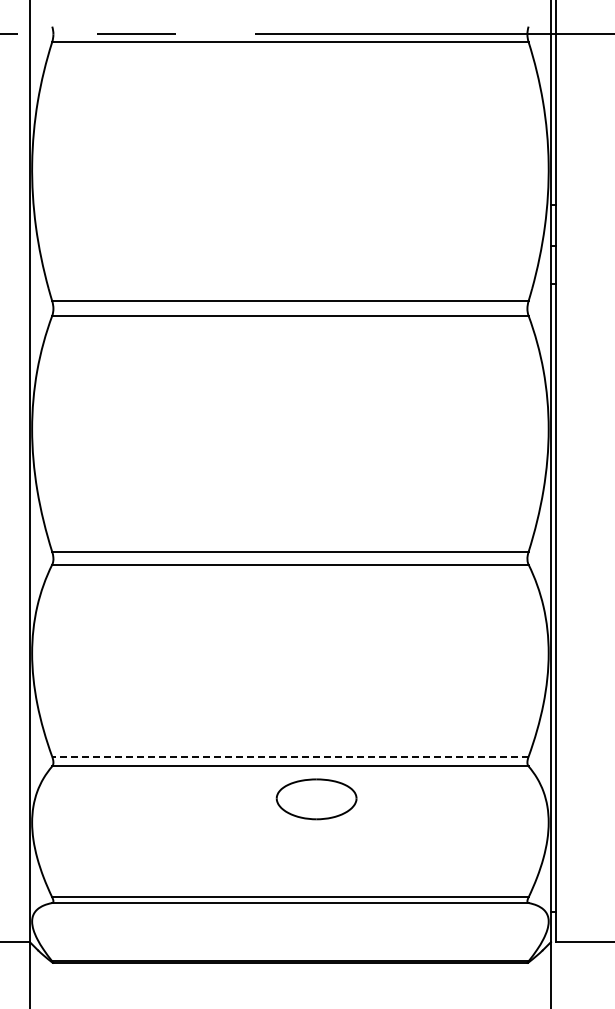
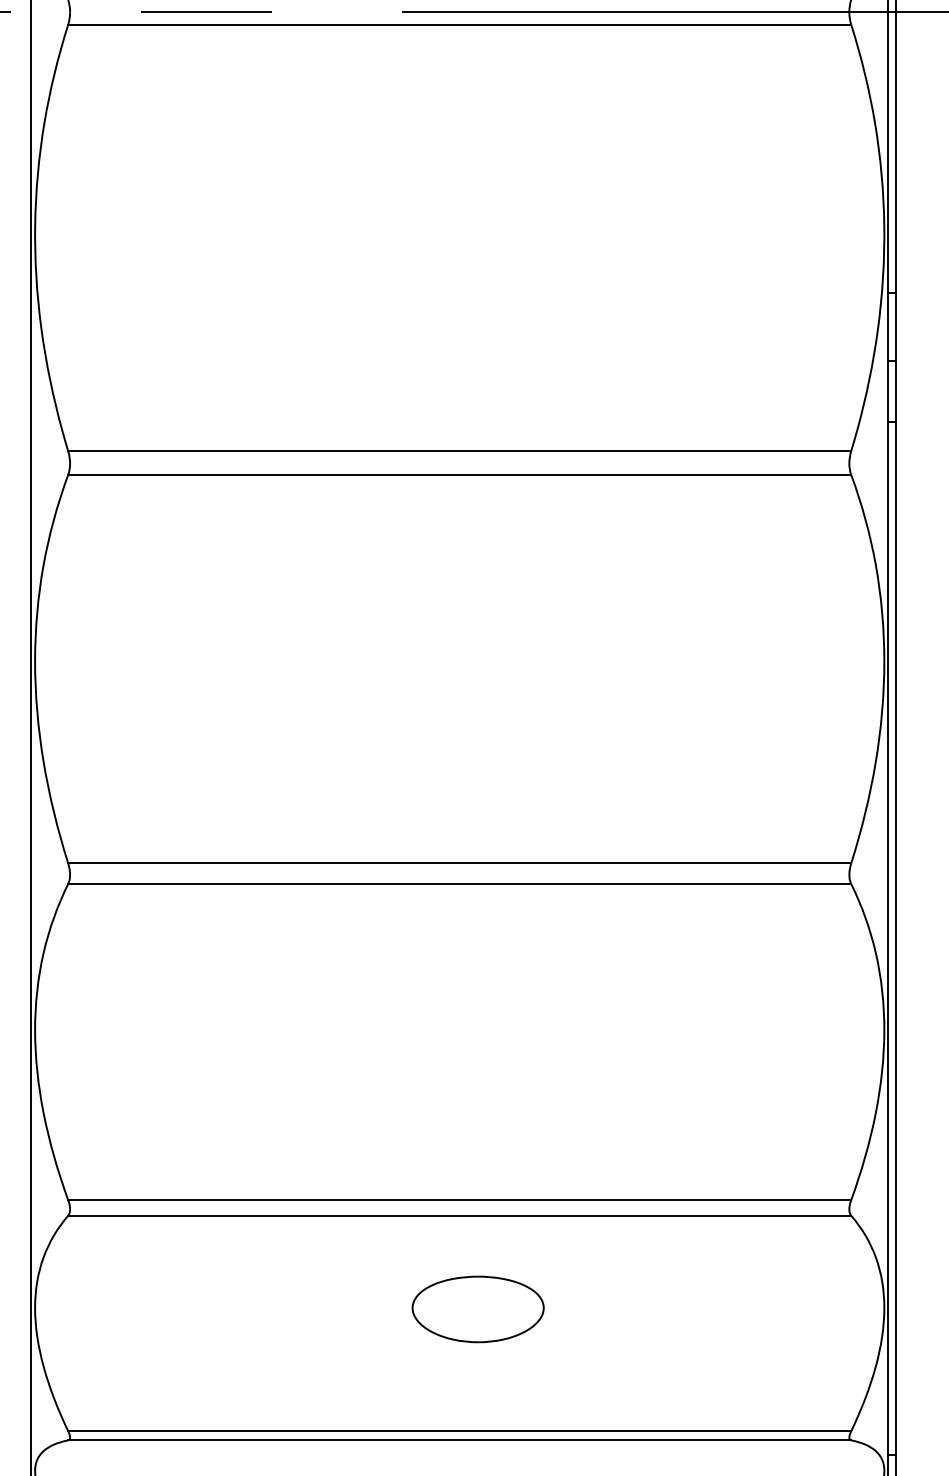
line: (289, 756) -> (458, 1199), dashed -> solid
part: (316, 799) -> (477, 1309), moved

